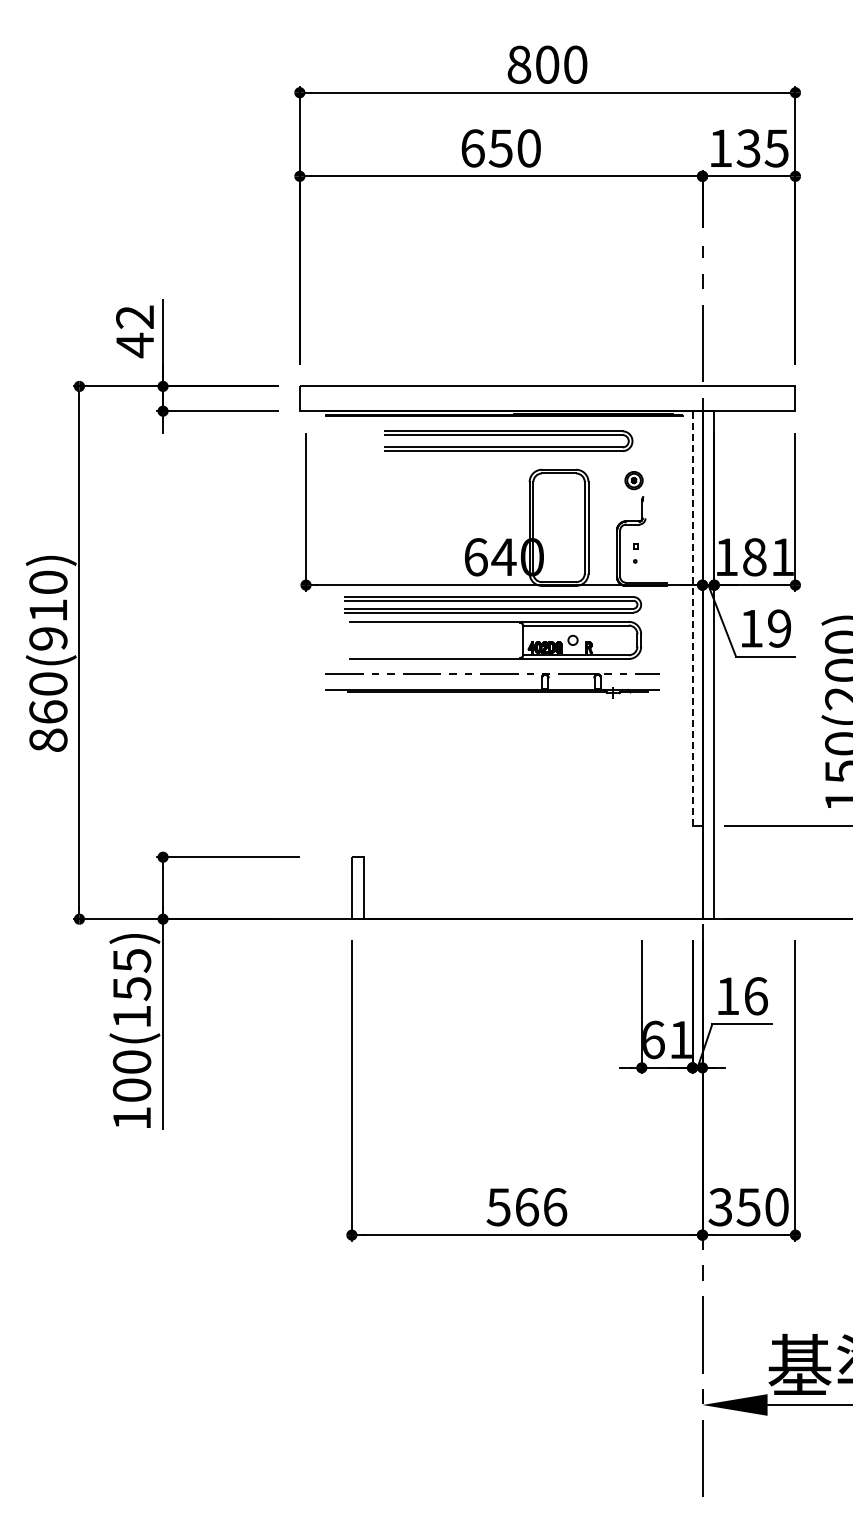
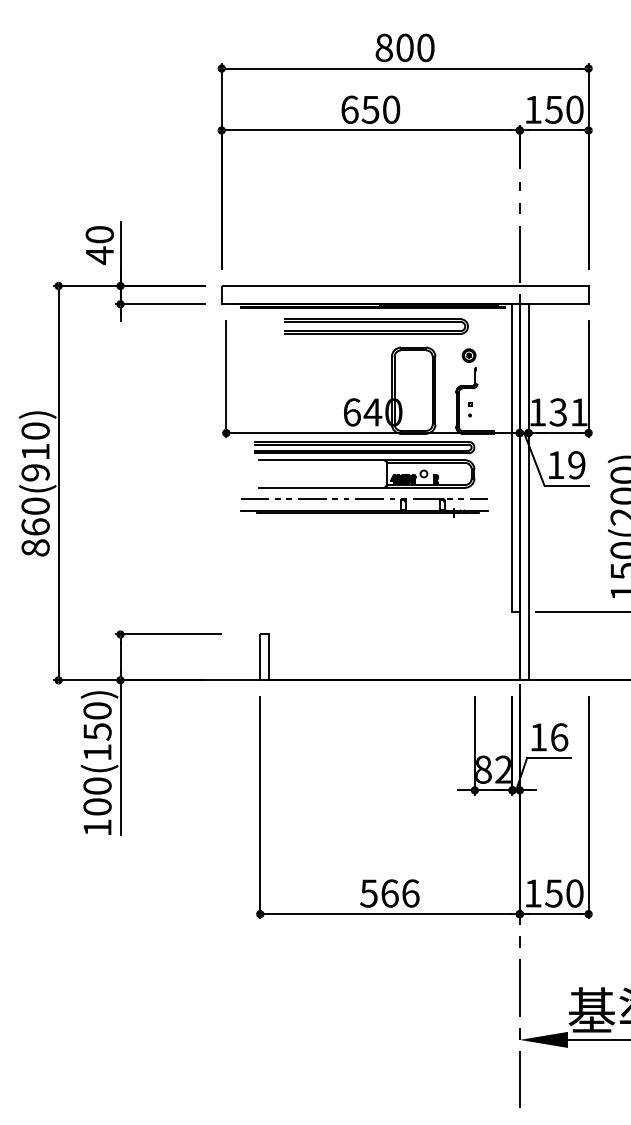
text: (762, 148) -> (564, 109), 135 -> 150
text: (135, 316) -> (100, 234), 42 -> 40
text: (754, 557) -> (558, 412), 181 -> 131
line: (692, 618) -> (512, 457), dashed -> solid
text: (131, 960) -> (97, 710), 100(155) -> 100(150)
text: (667, 1039) -> (493, 769), 61 -> 82
text: (719, 1207) -> (532, 893), 350 -> 150

